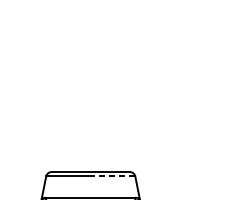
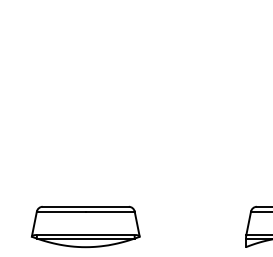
line: (112, 176) -> (109, 211), dashed -> solid

